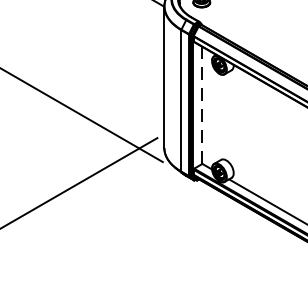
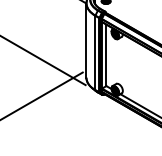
line: (202, 105) -> (106, 55), dashed -> solid

